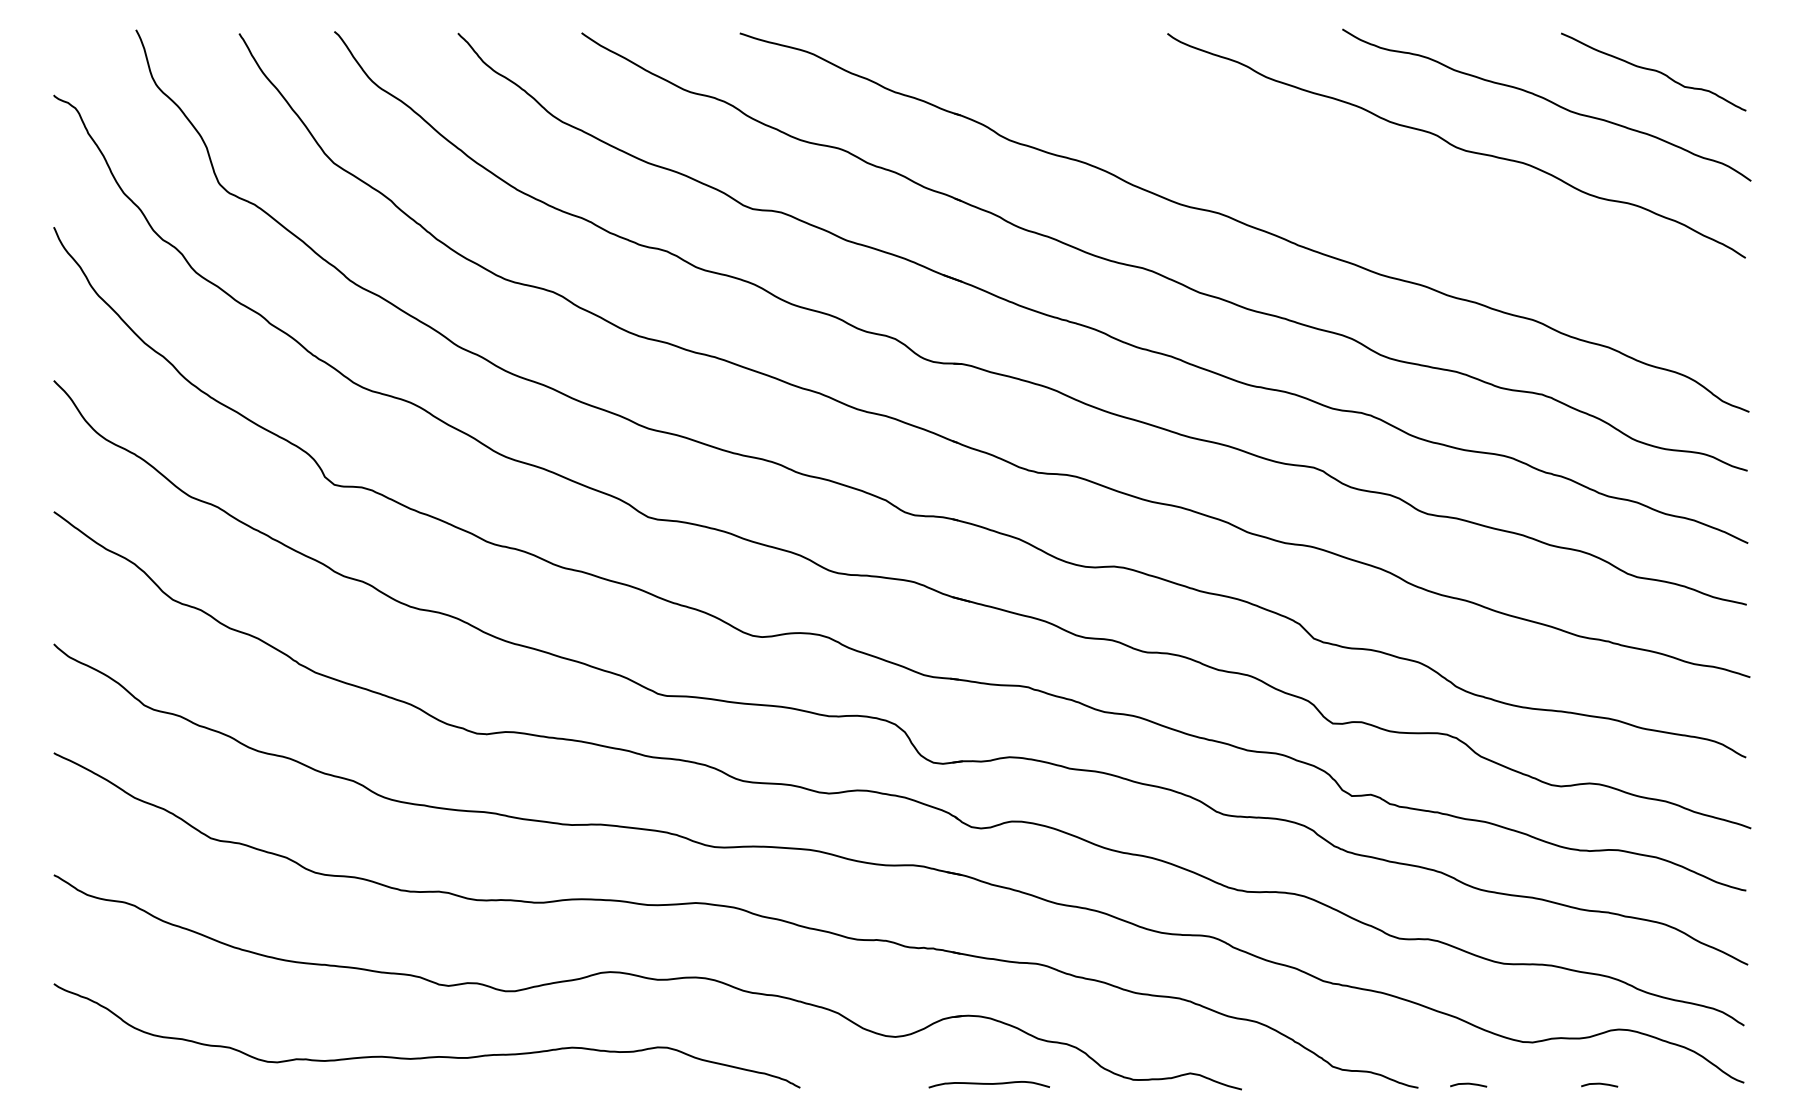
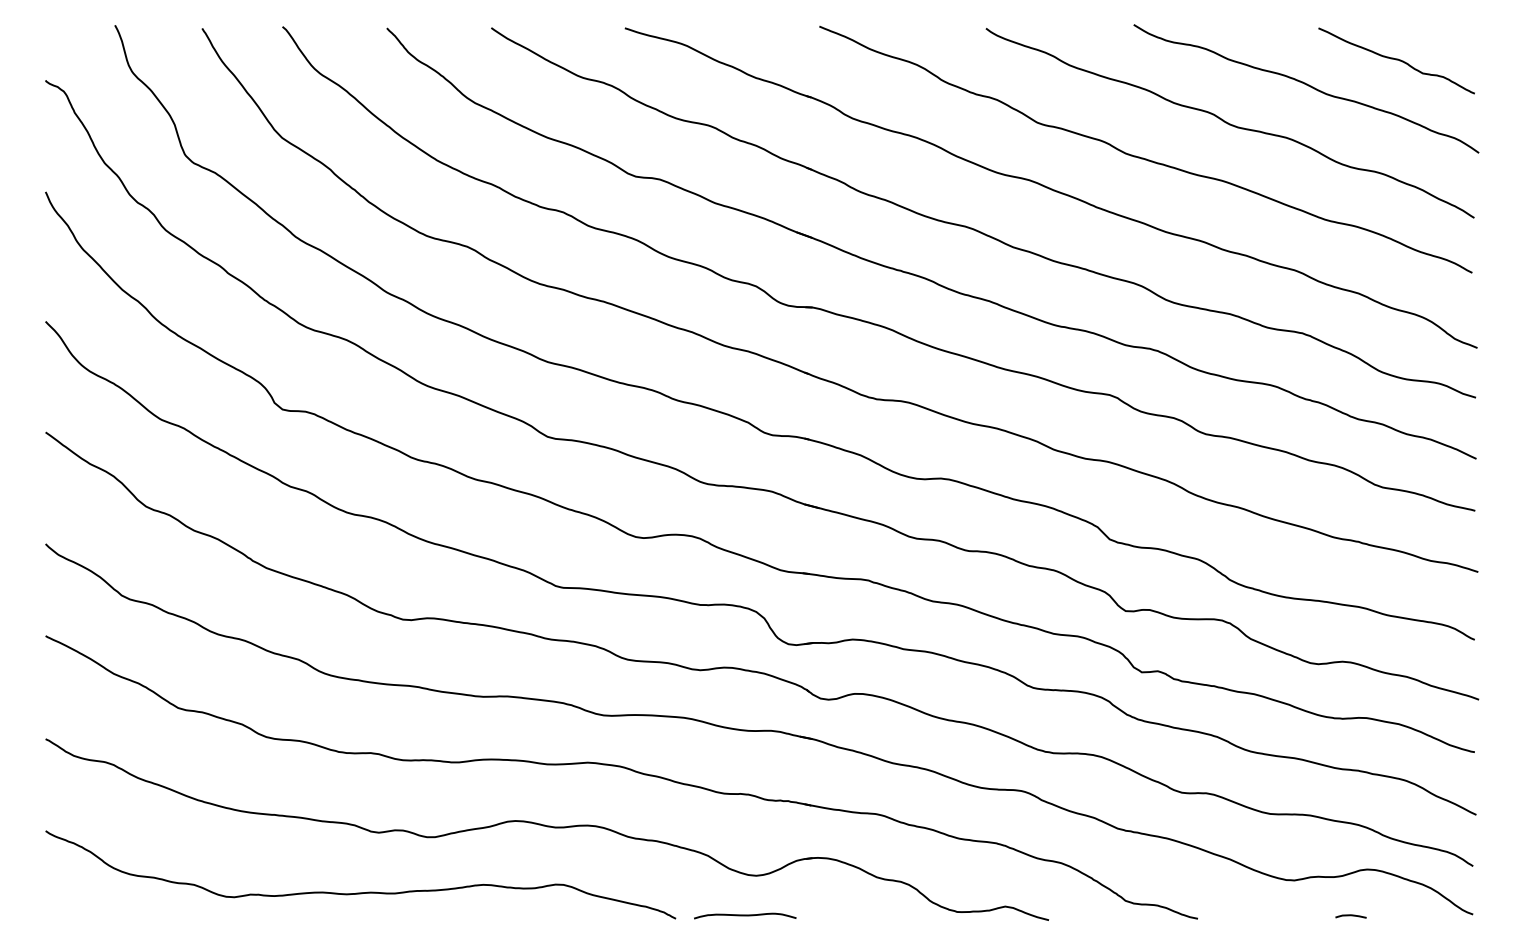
curve: (1353, 186) -> (1143, 157), added
curve: (988, 1084) -> (744, 915), moved
curve: (1468, 1084) -> (1240, 915), removed

